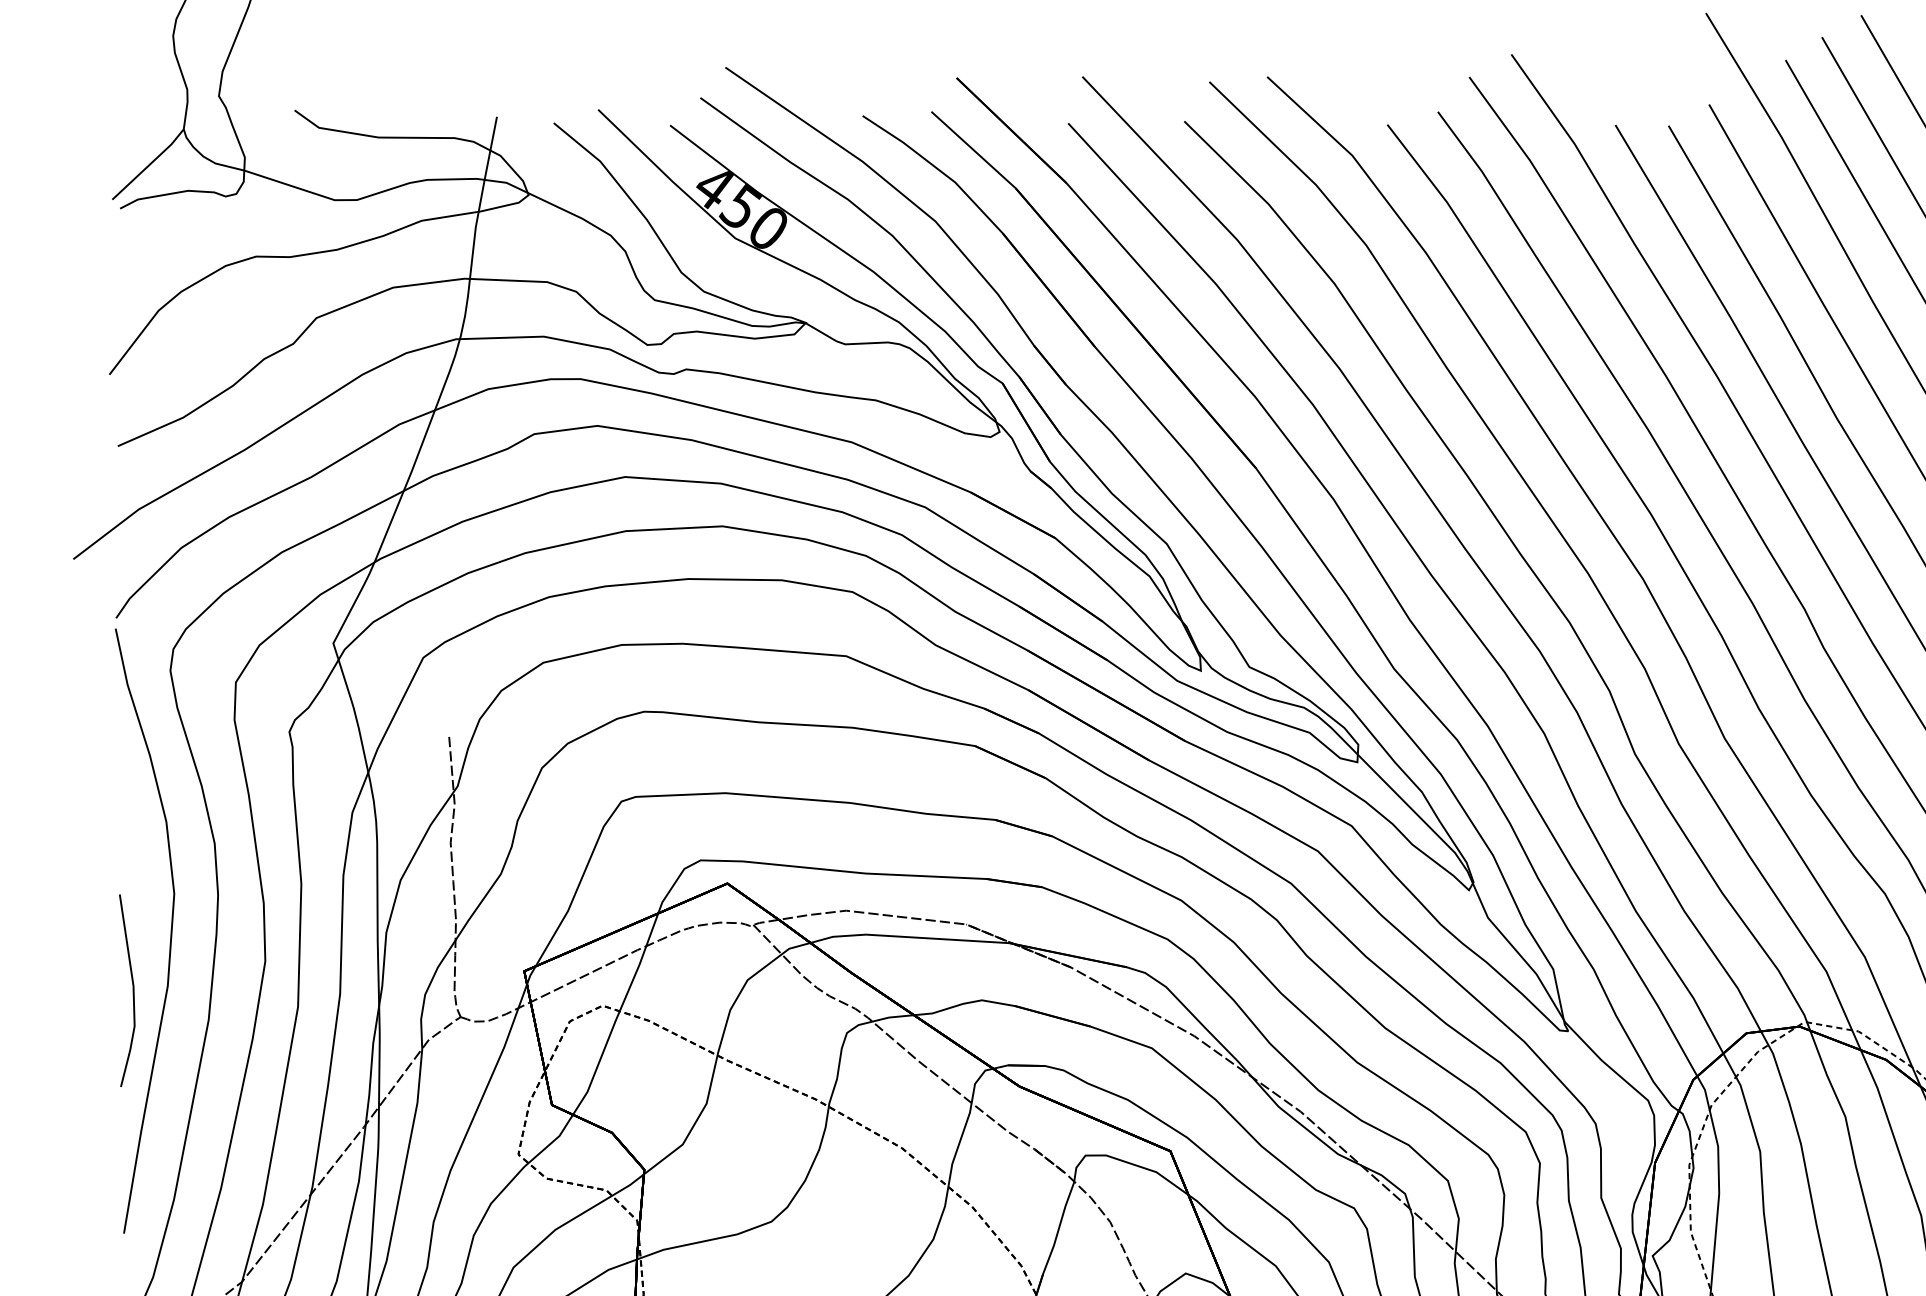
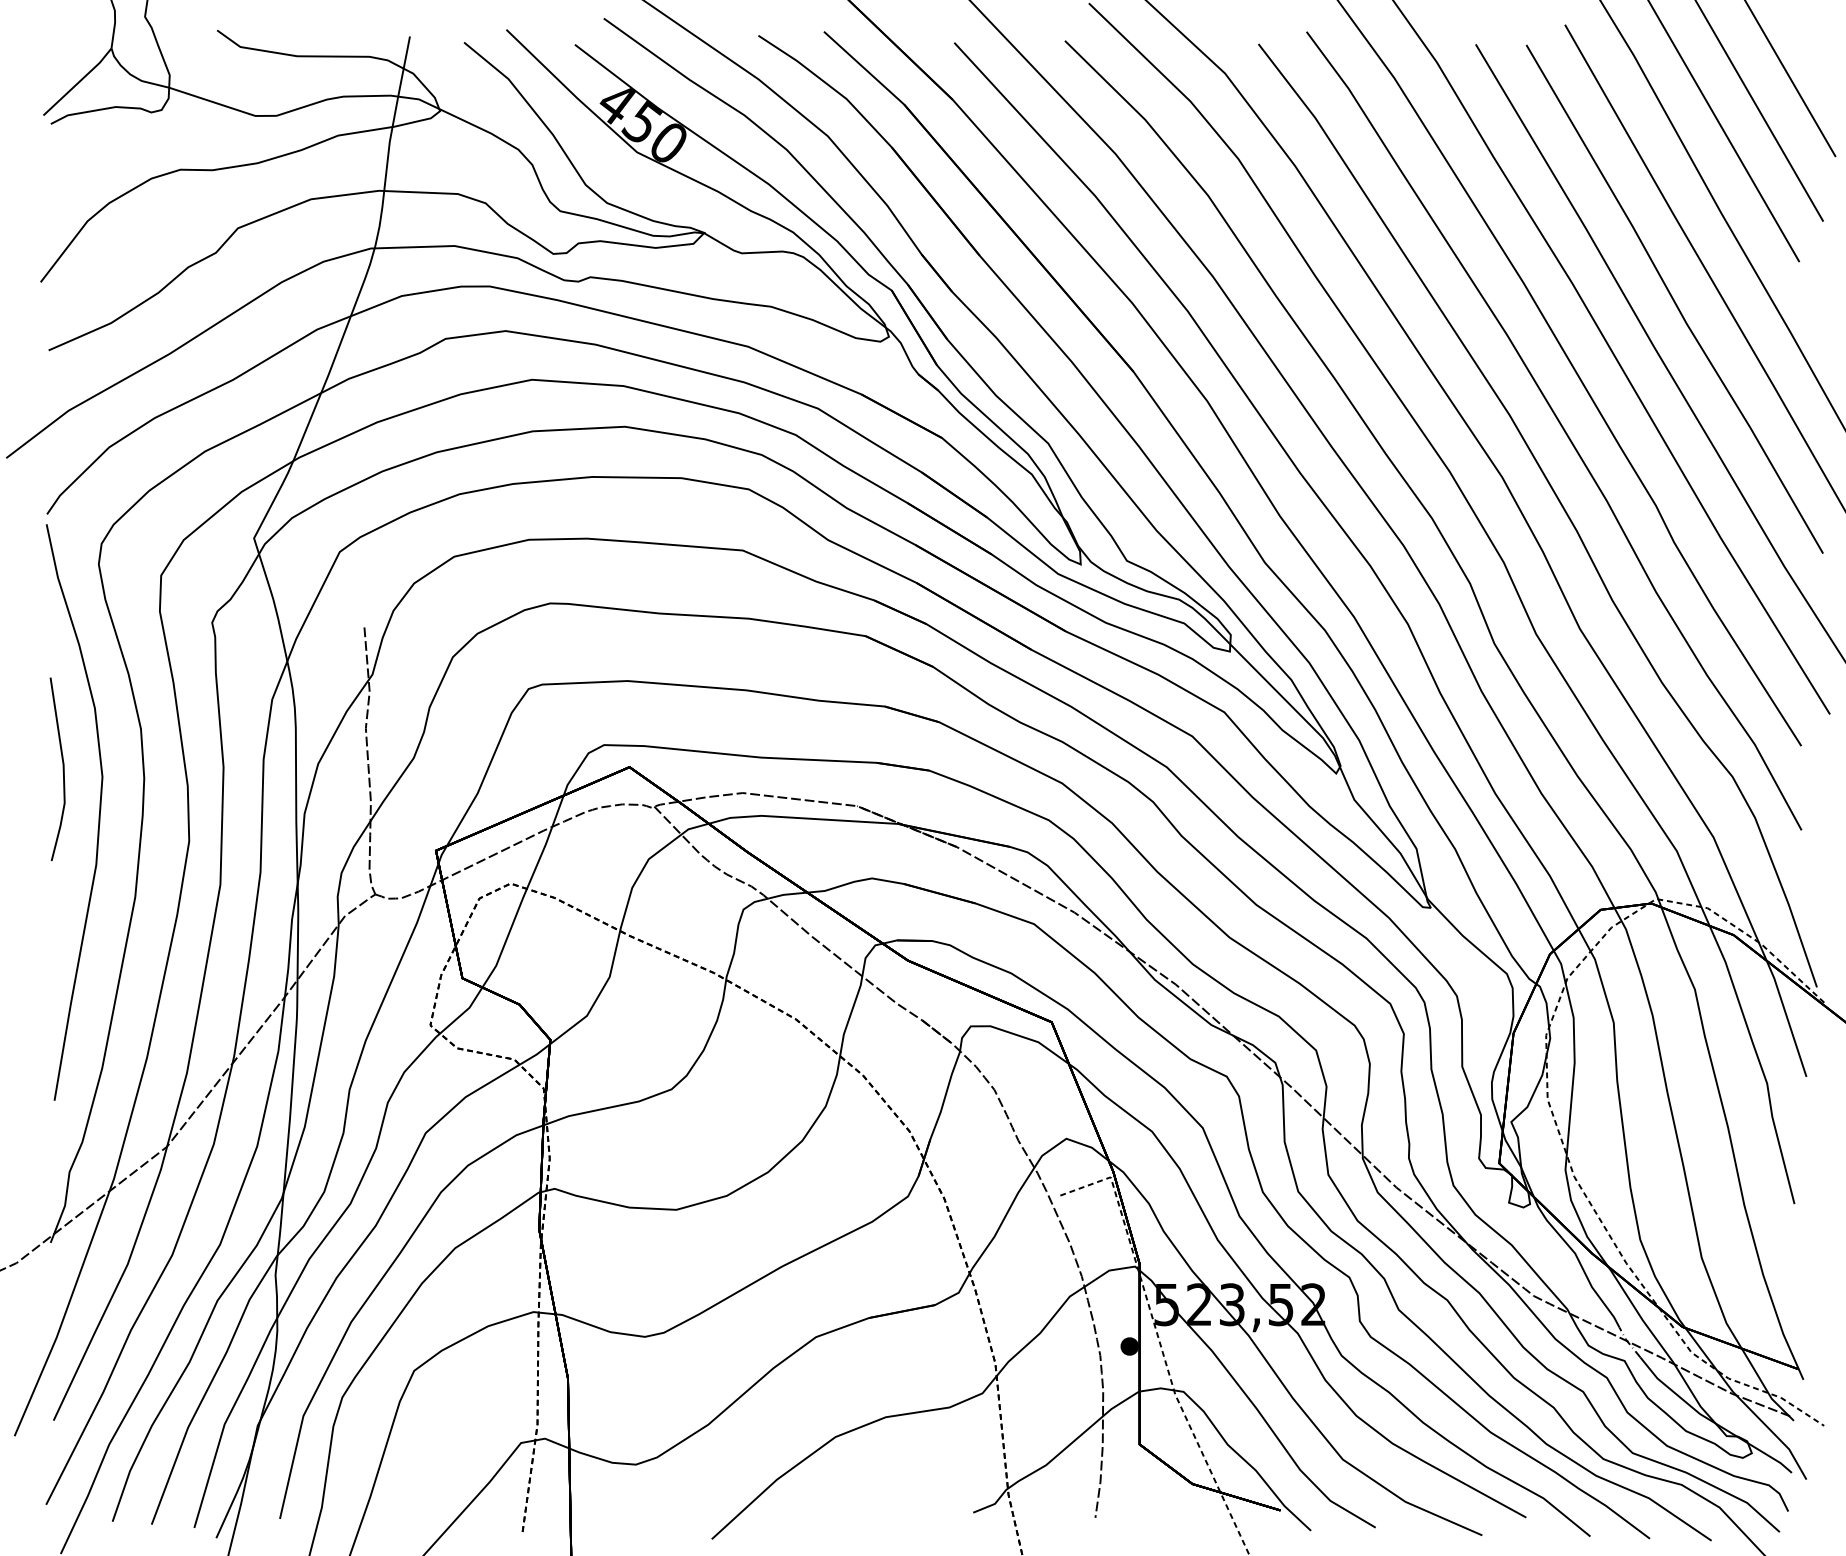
line: (132, 990) -> (62, 769), moved

